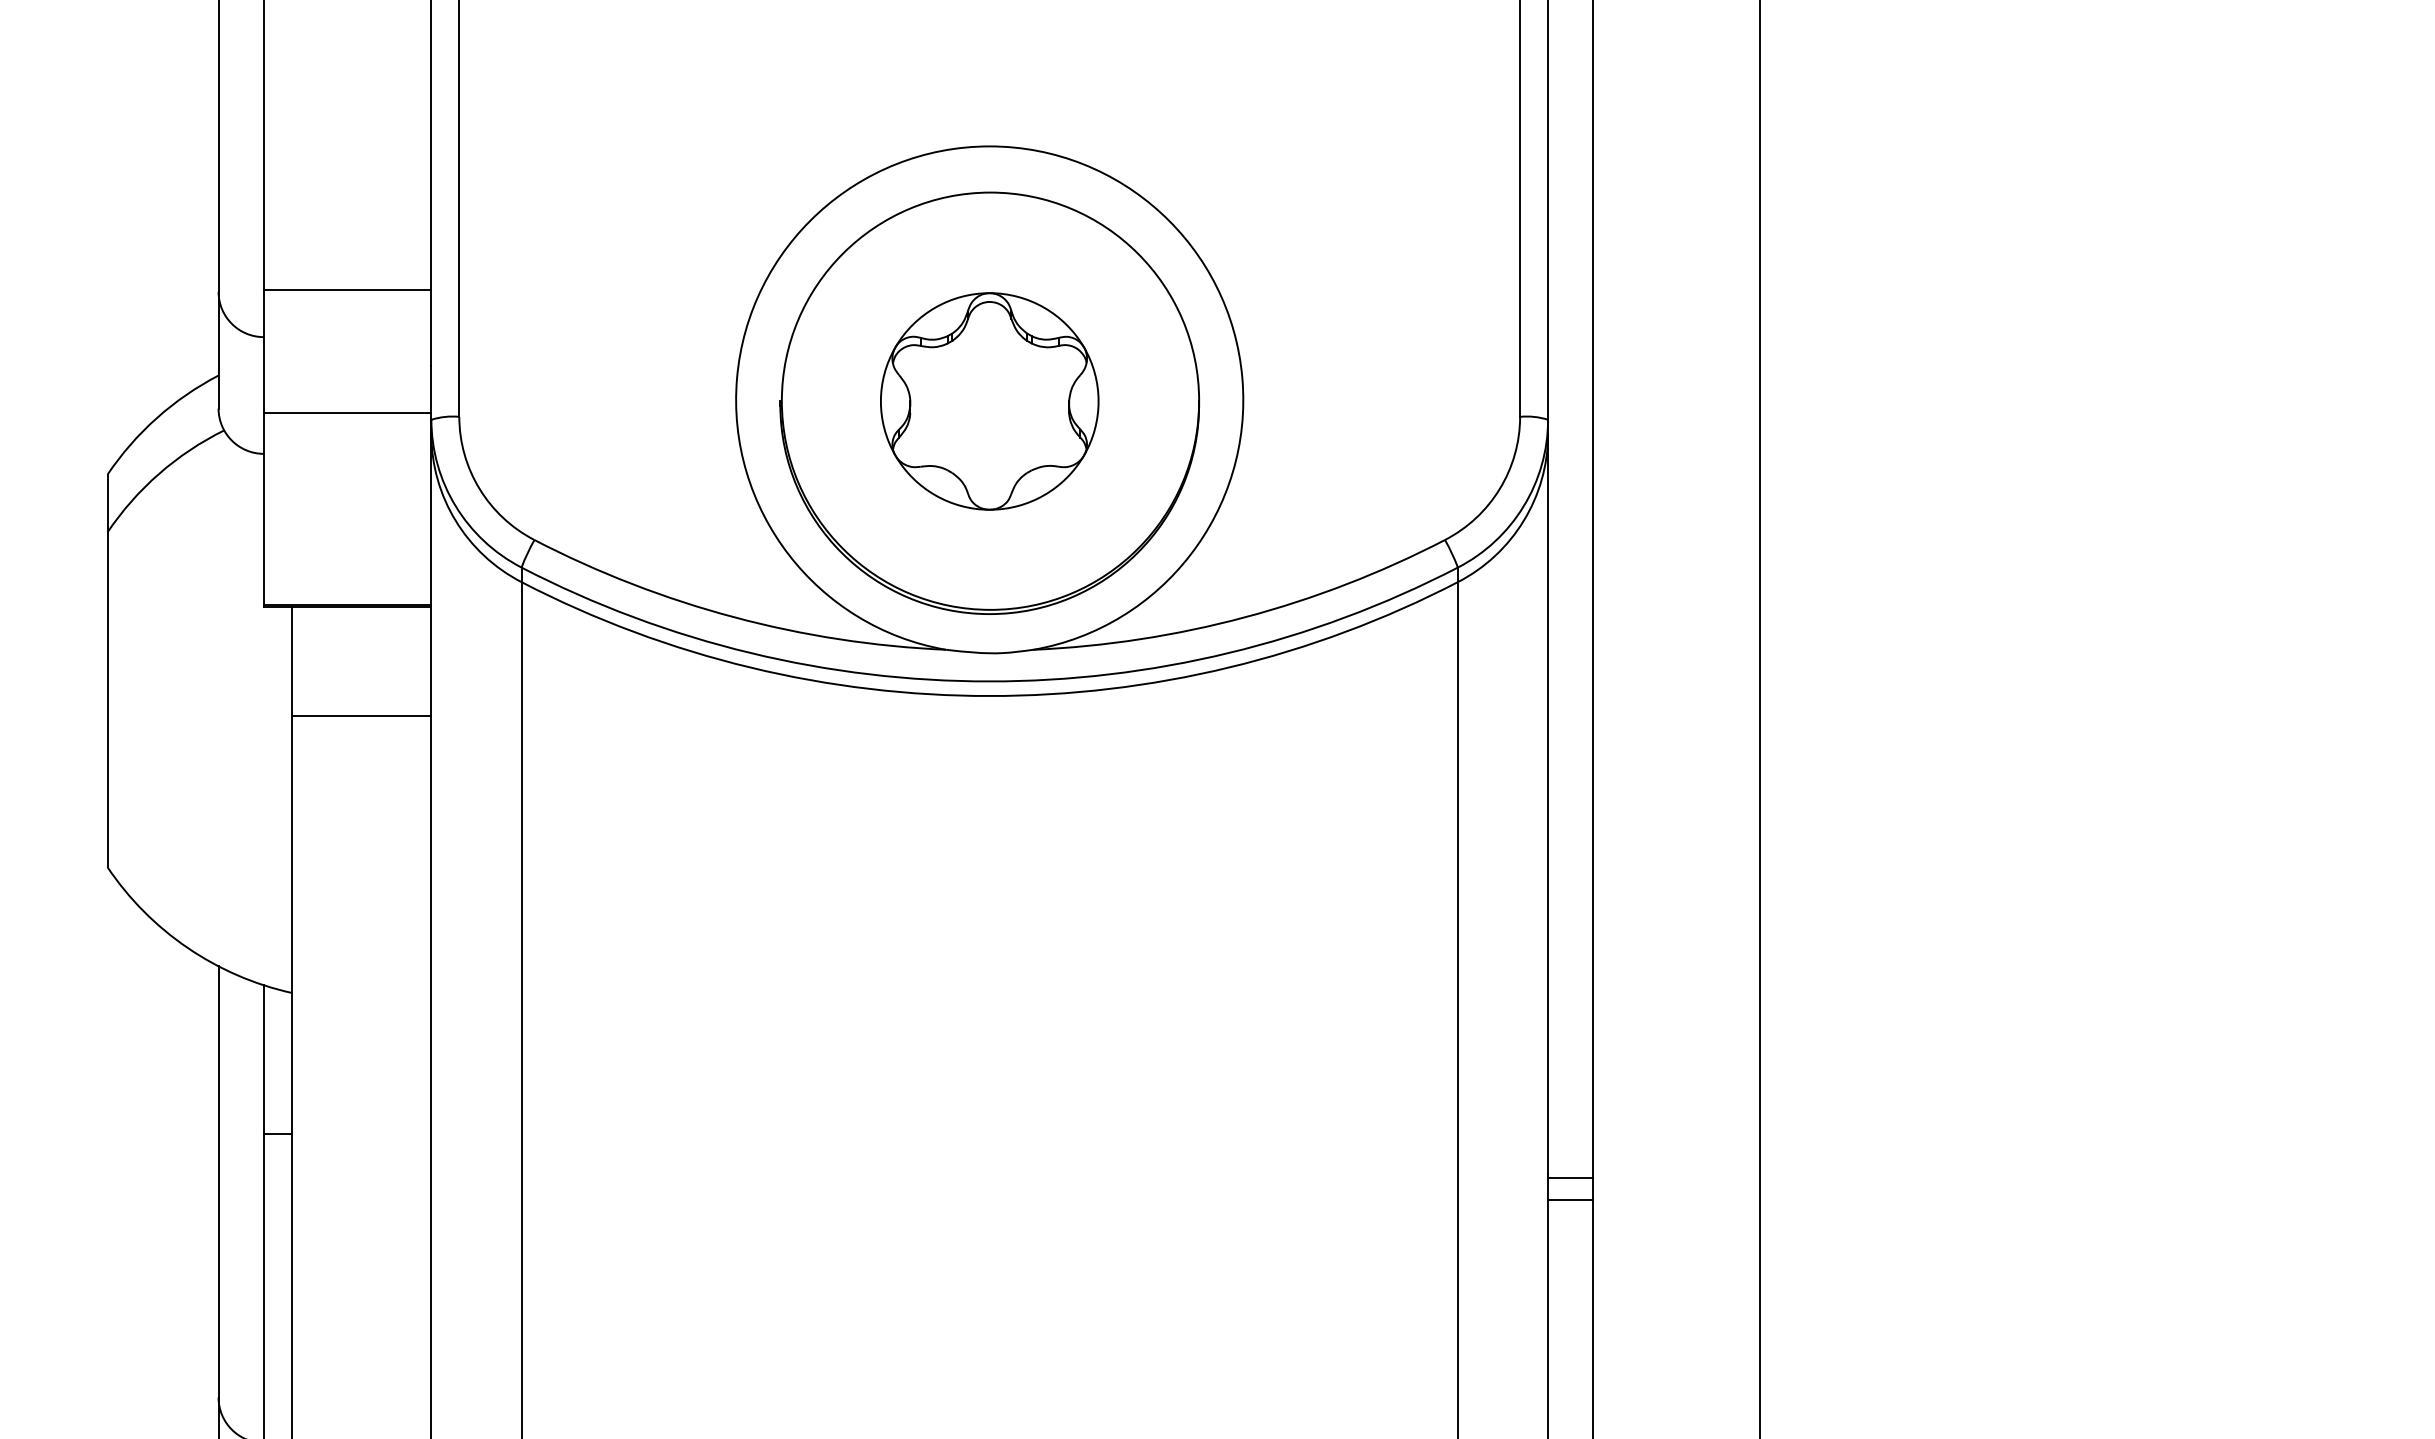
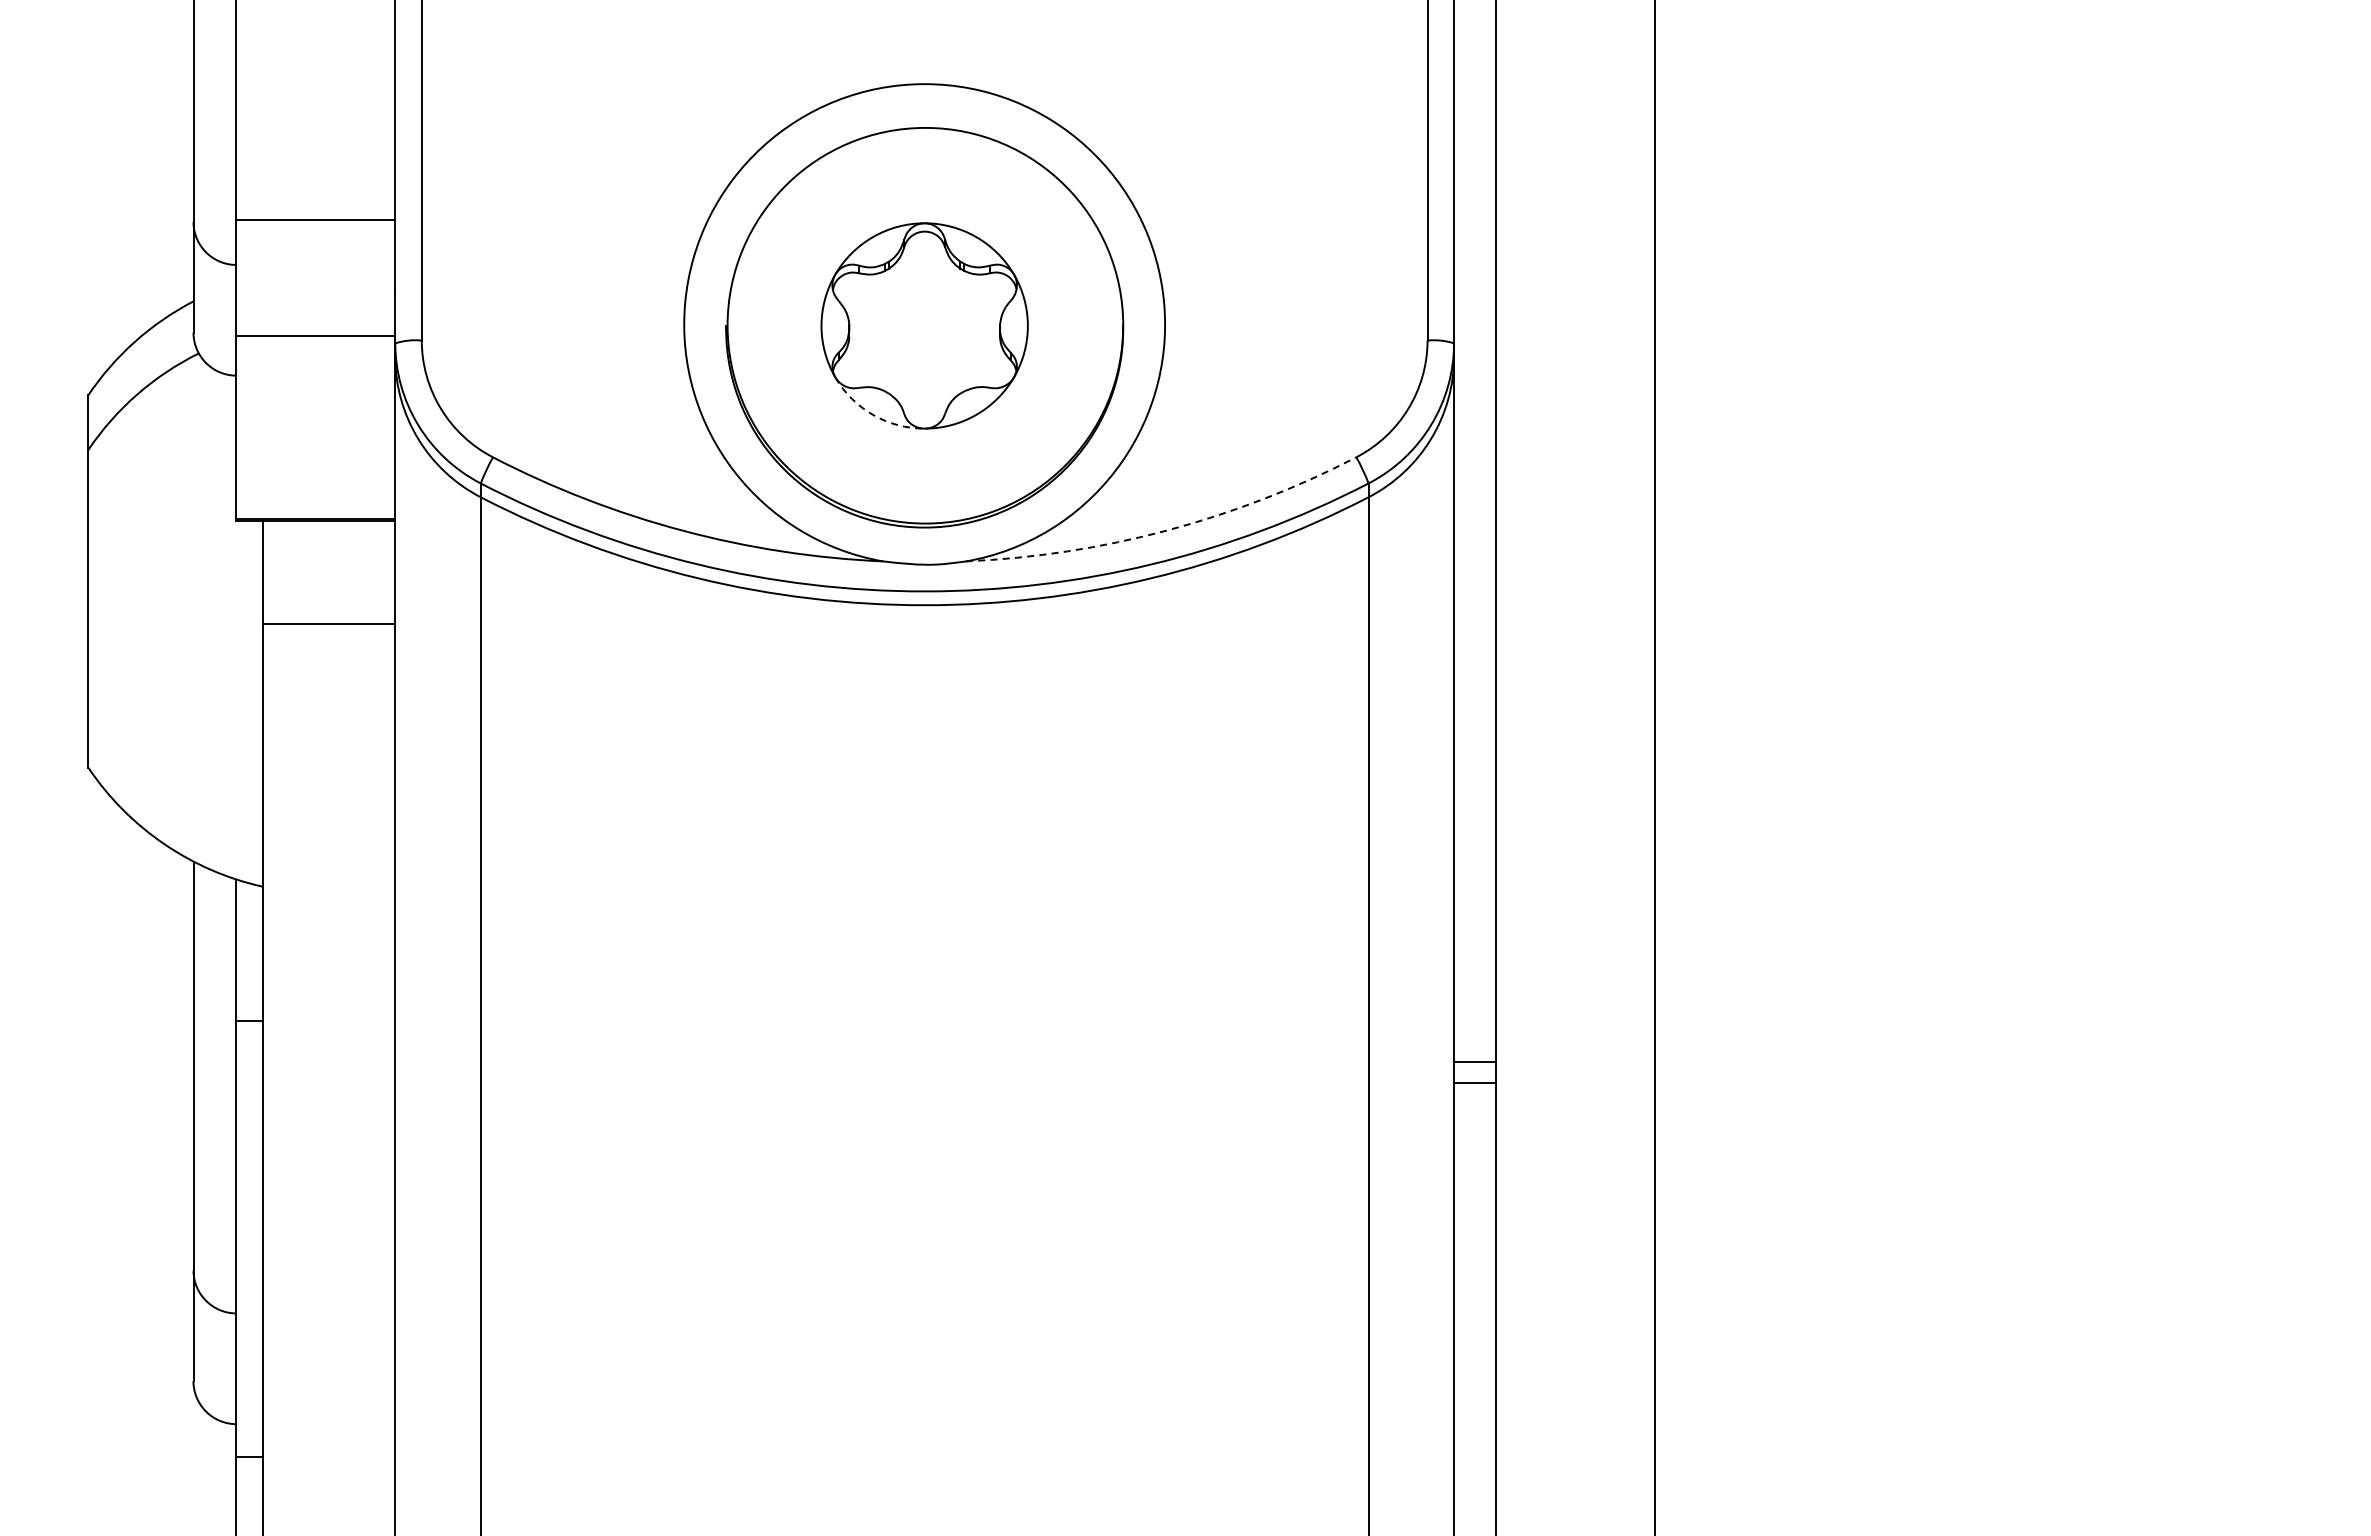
arc: (935, 494) -> (873, 414), solid -> dashed
arc: (1244, 617) -> (1166, 530), solid -> dashed

